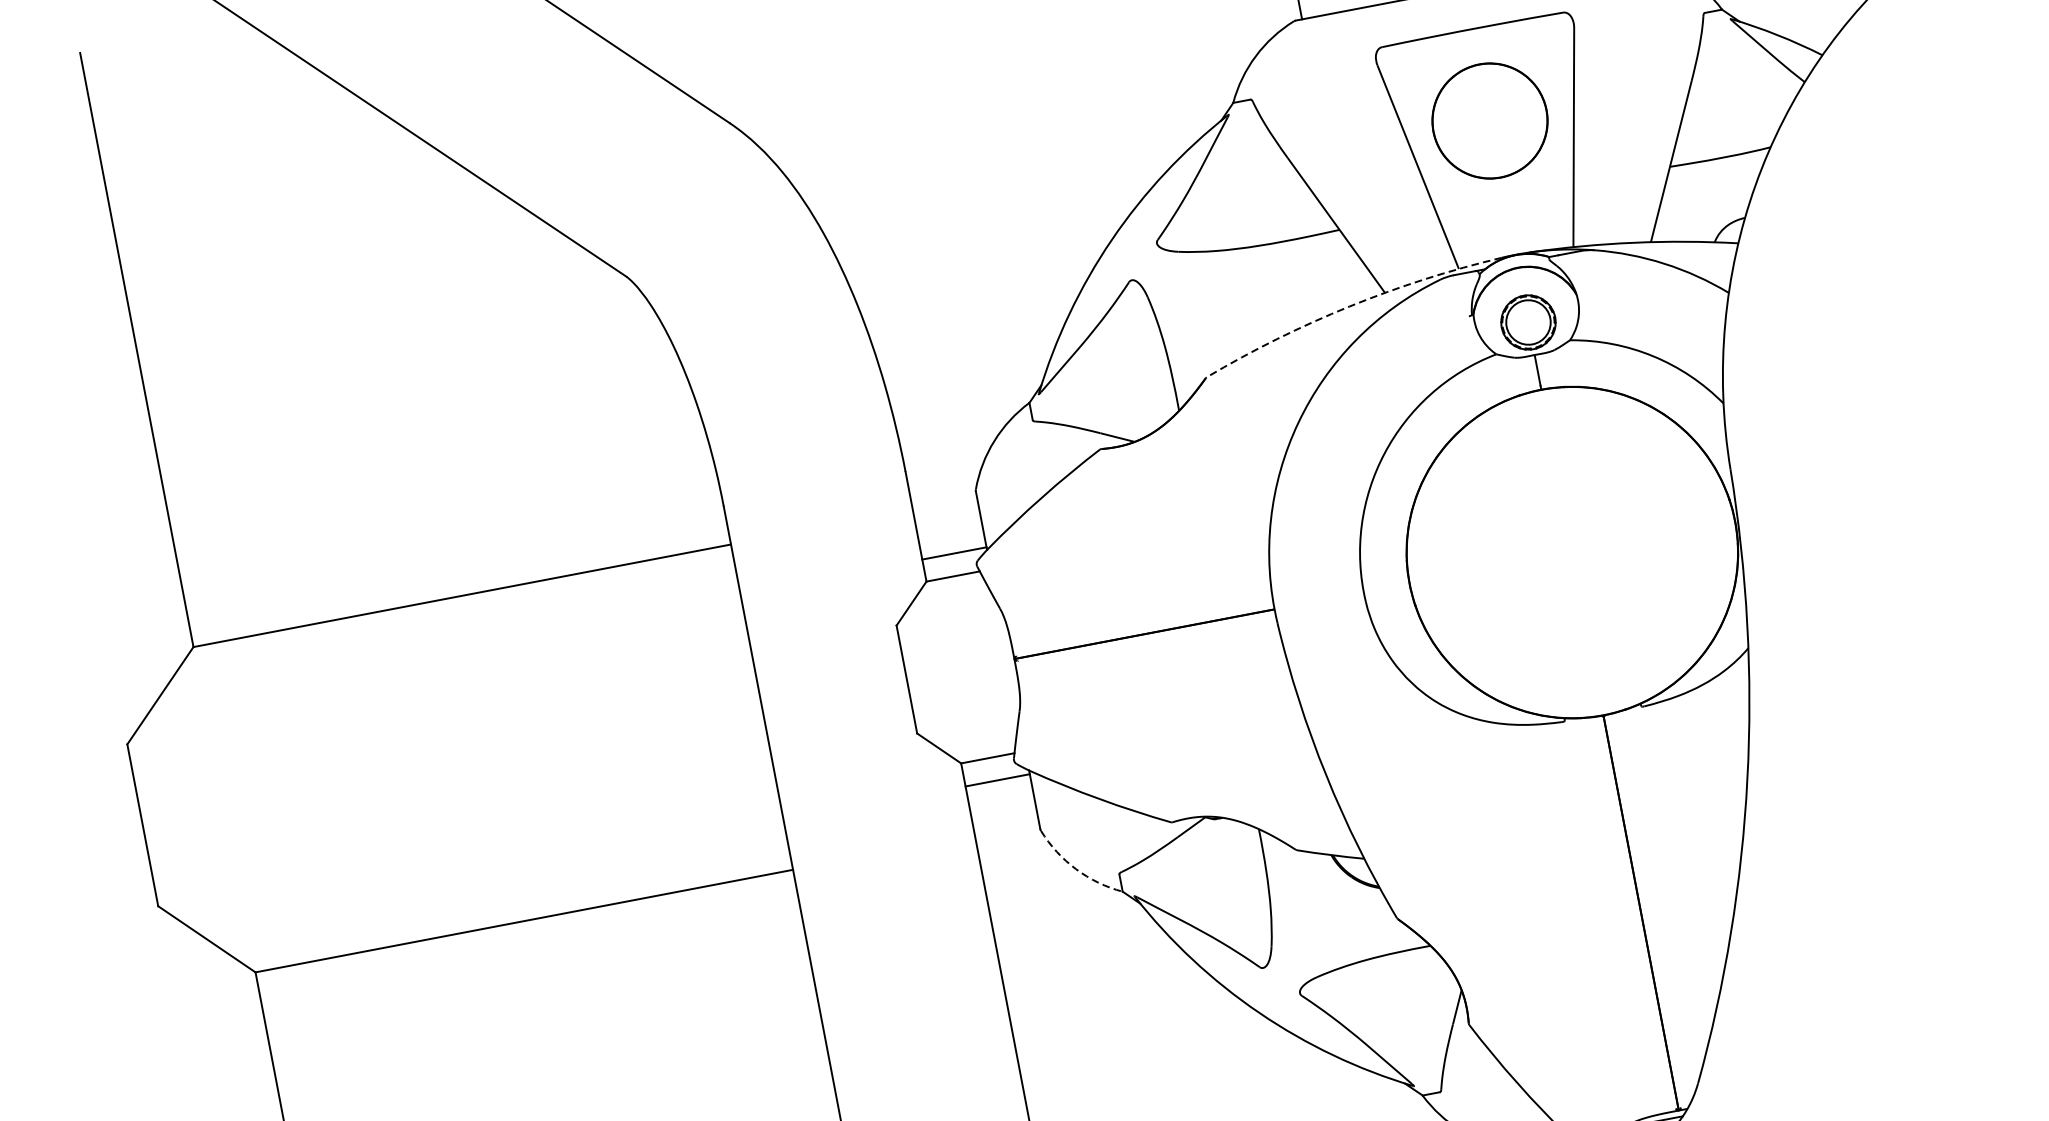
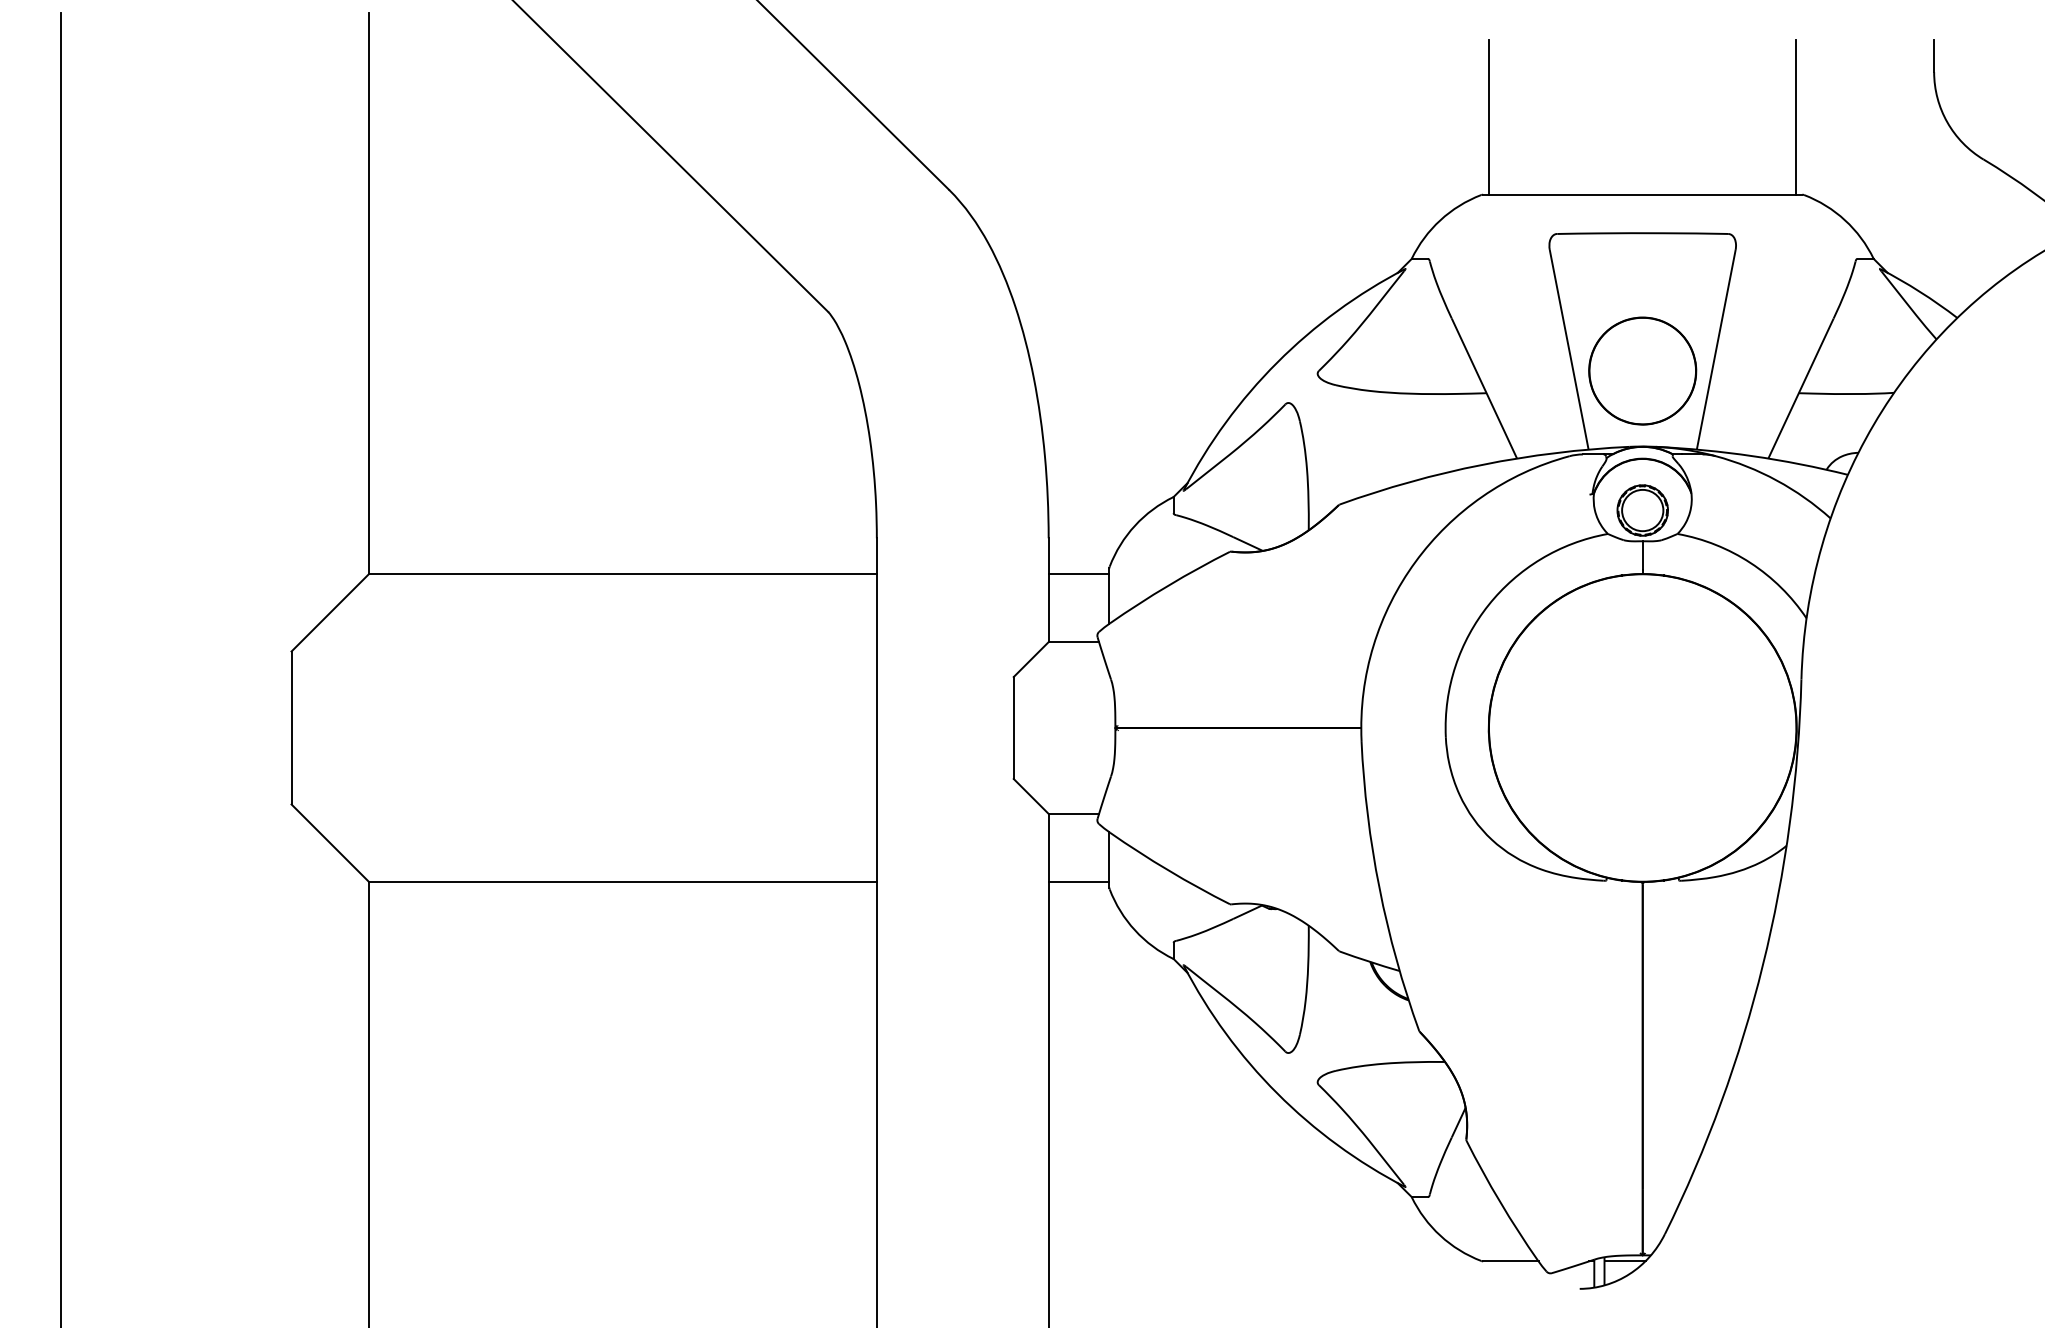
part: (1489, 120) -> (1642, 370), moved
arc: (1349, 306) -> (1482, 464), dashed -> solid
line: (953, 553) -> (1078, 574), moved
line: (997, 780) -> (1078, 881), moved
arc: (1076, 869) -> (1135, 930), dashed -> solid

